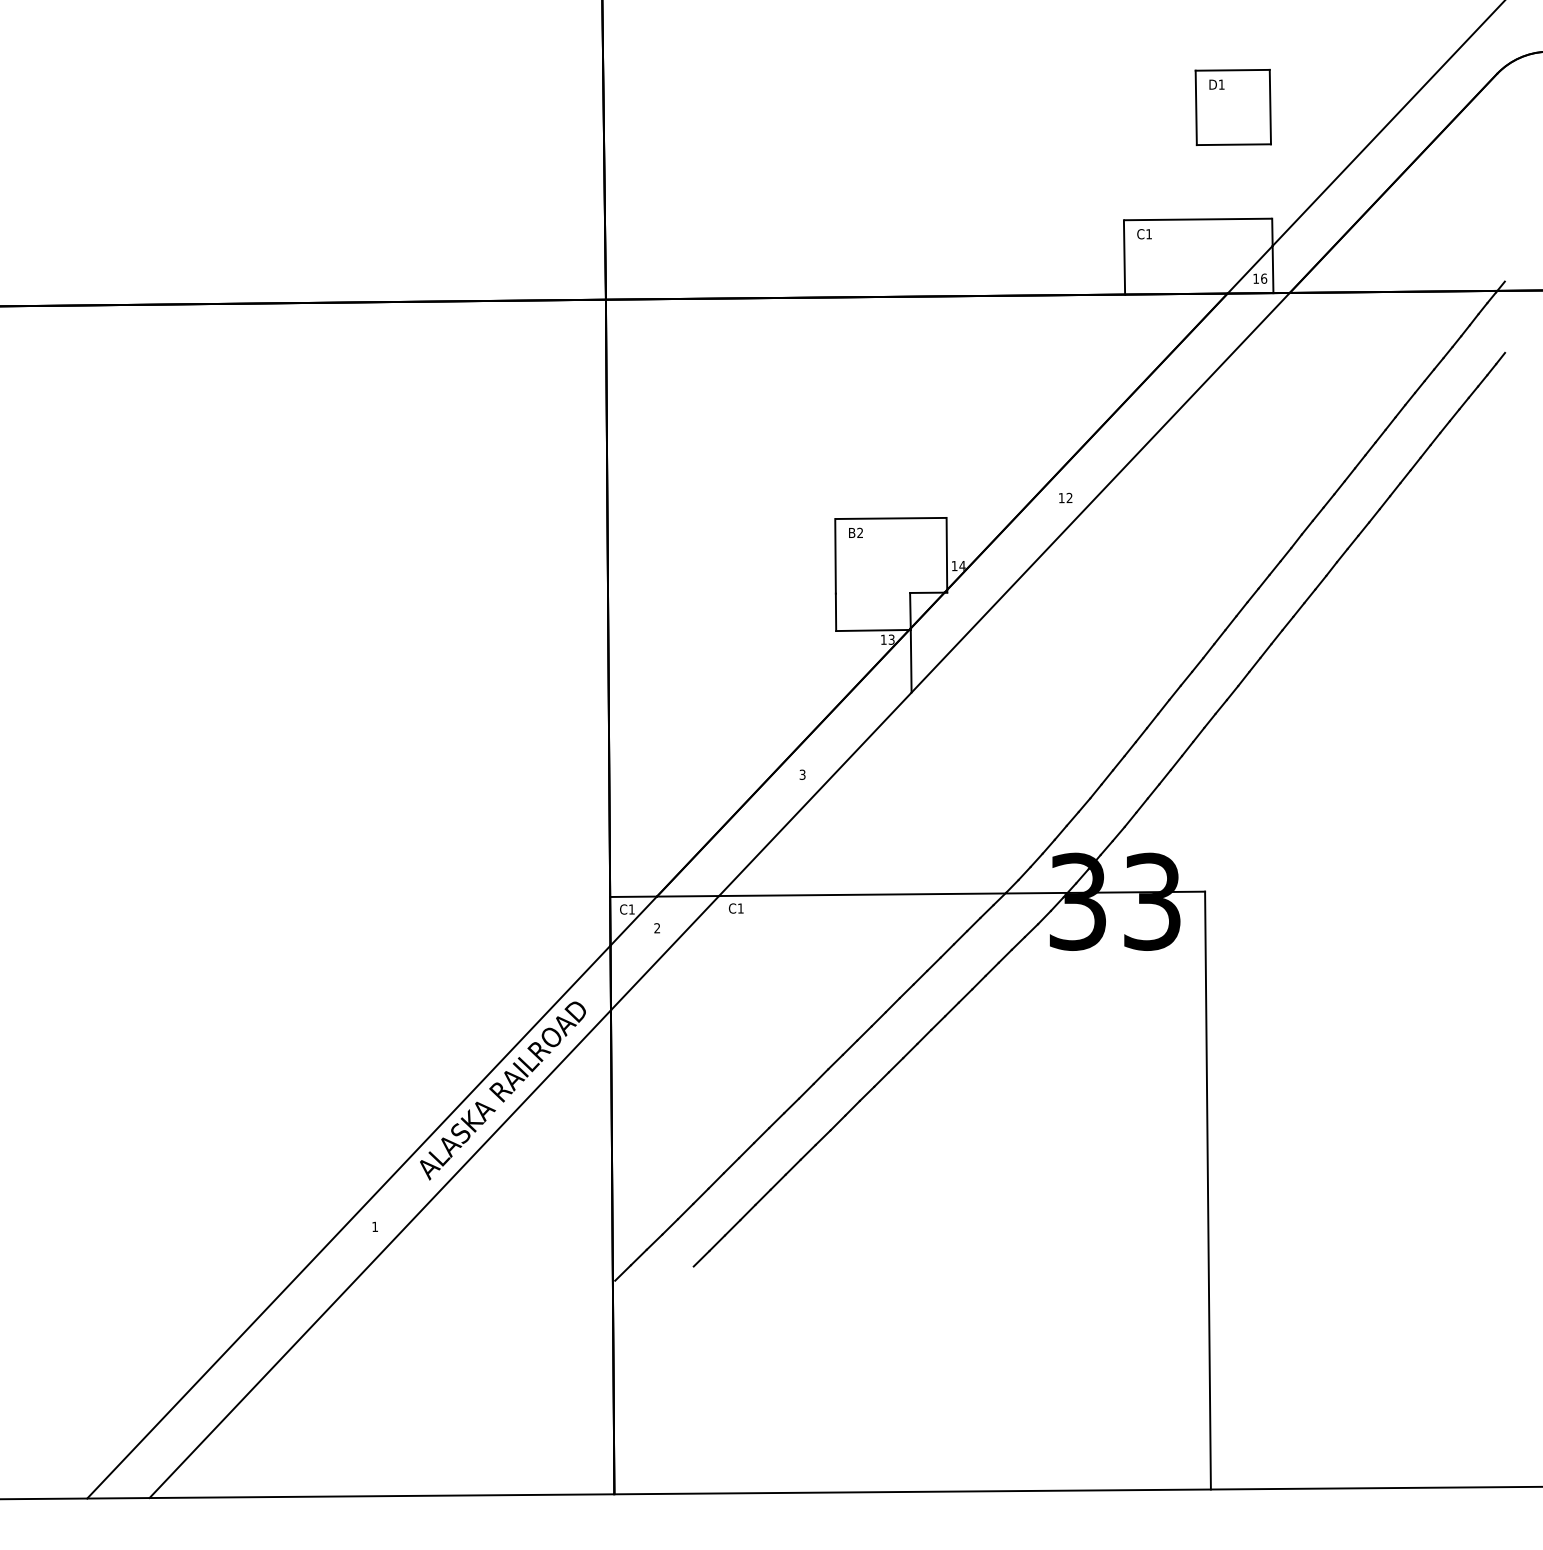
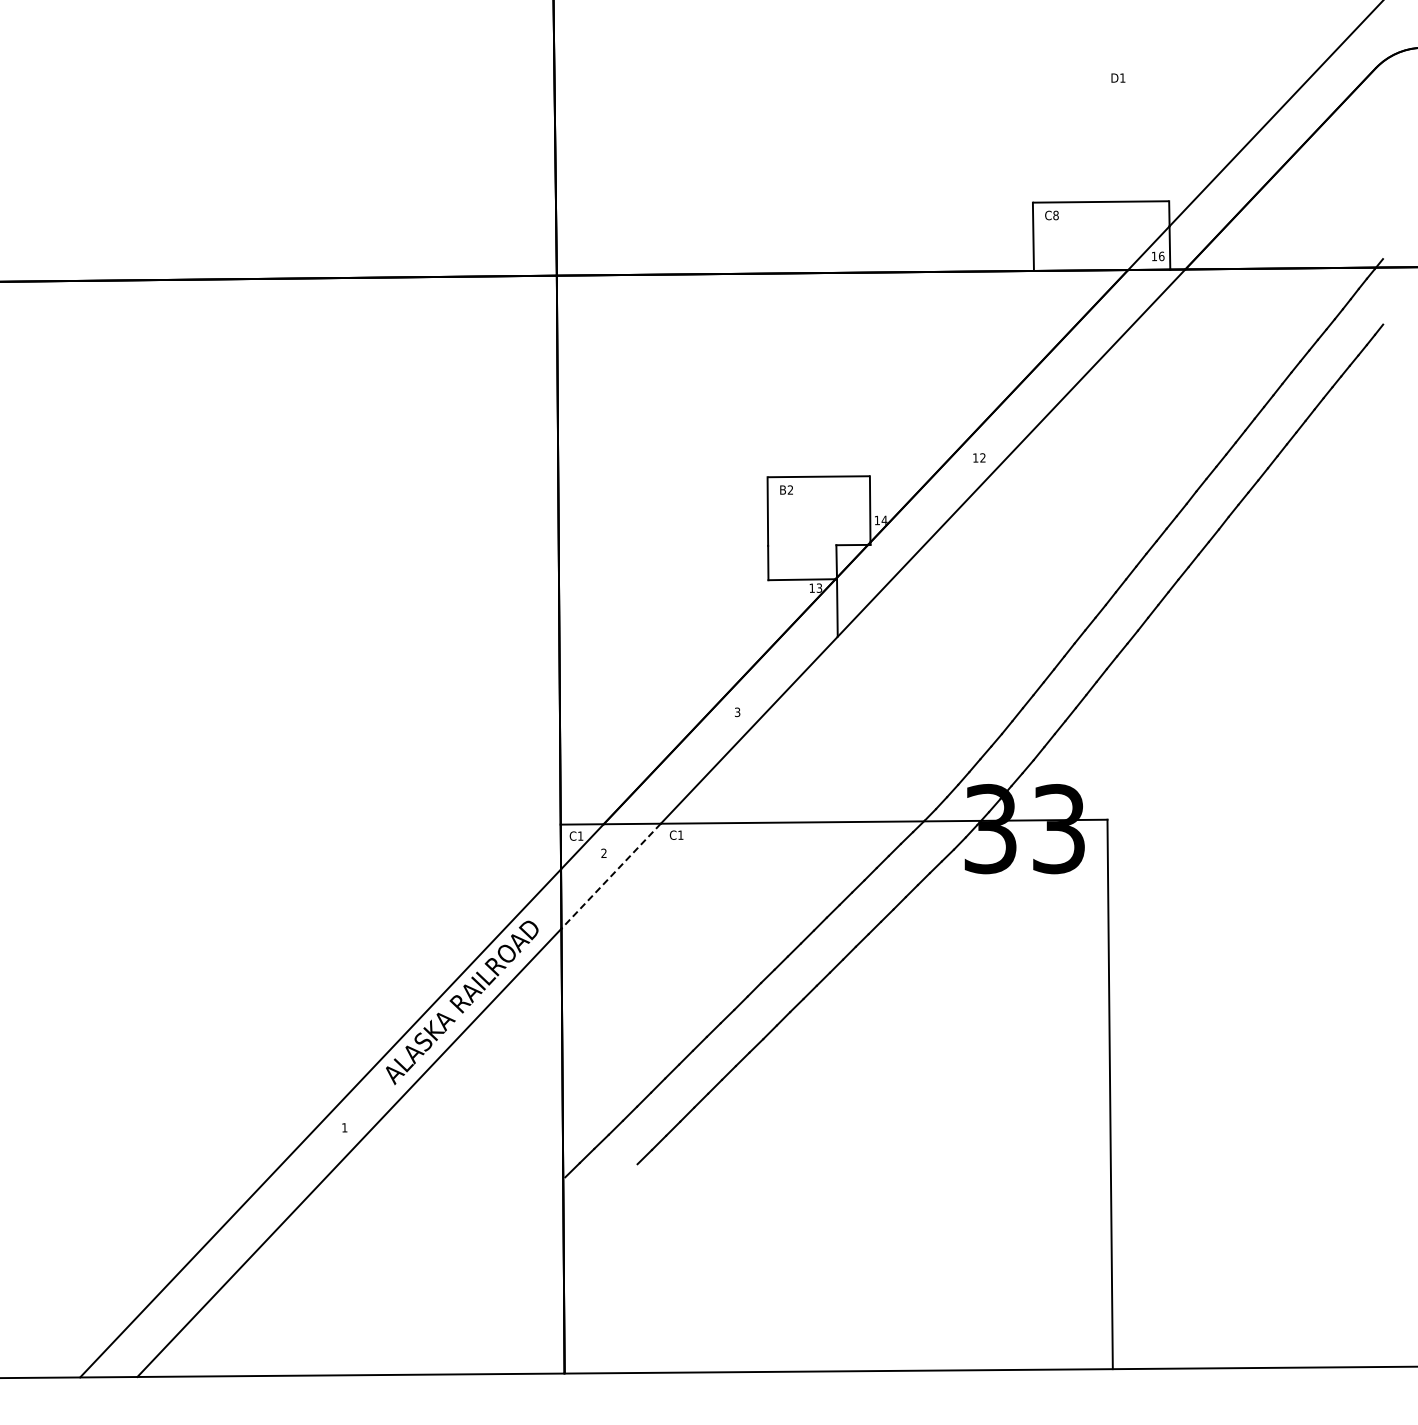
part: (1232, 106) -> (1132, 98), removed
text: (1148, 234) -> (1055, 215), C1 -> C8
line: (664, 953) -> (610, 876), solid -> dashed

